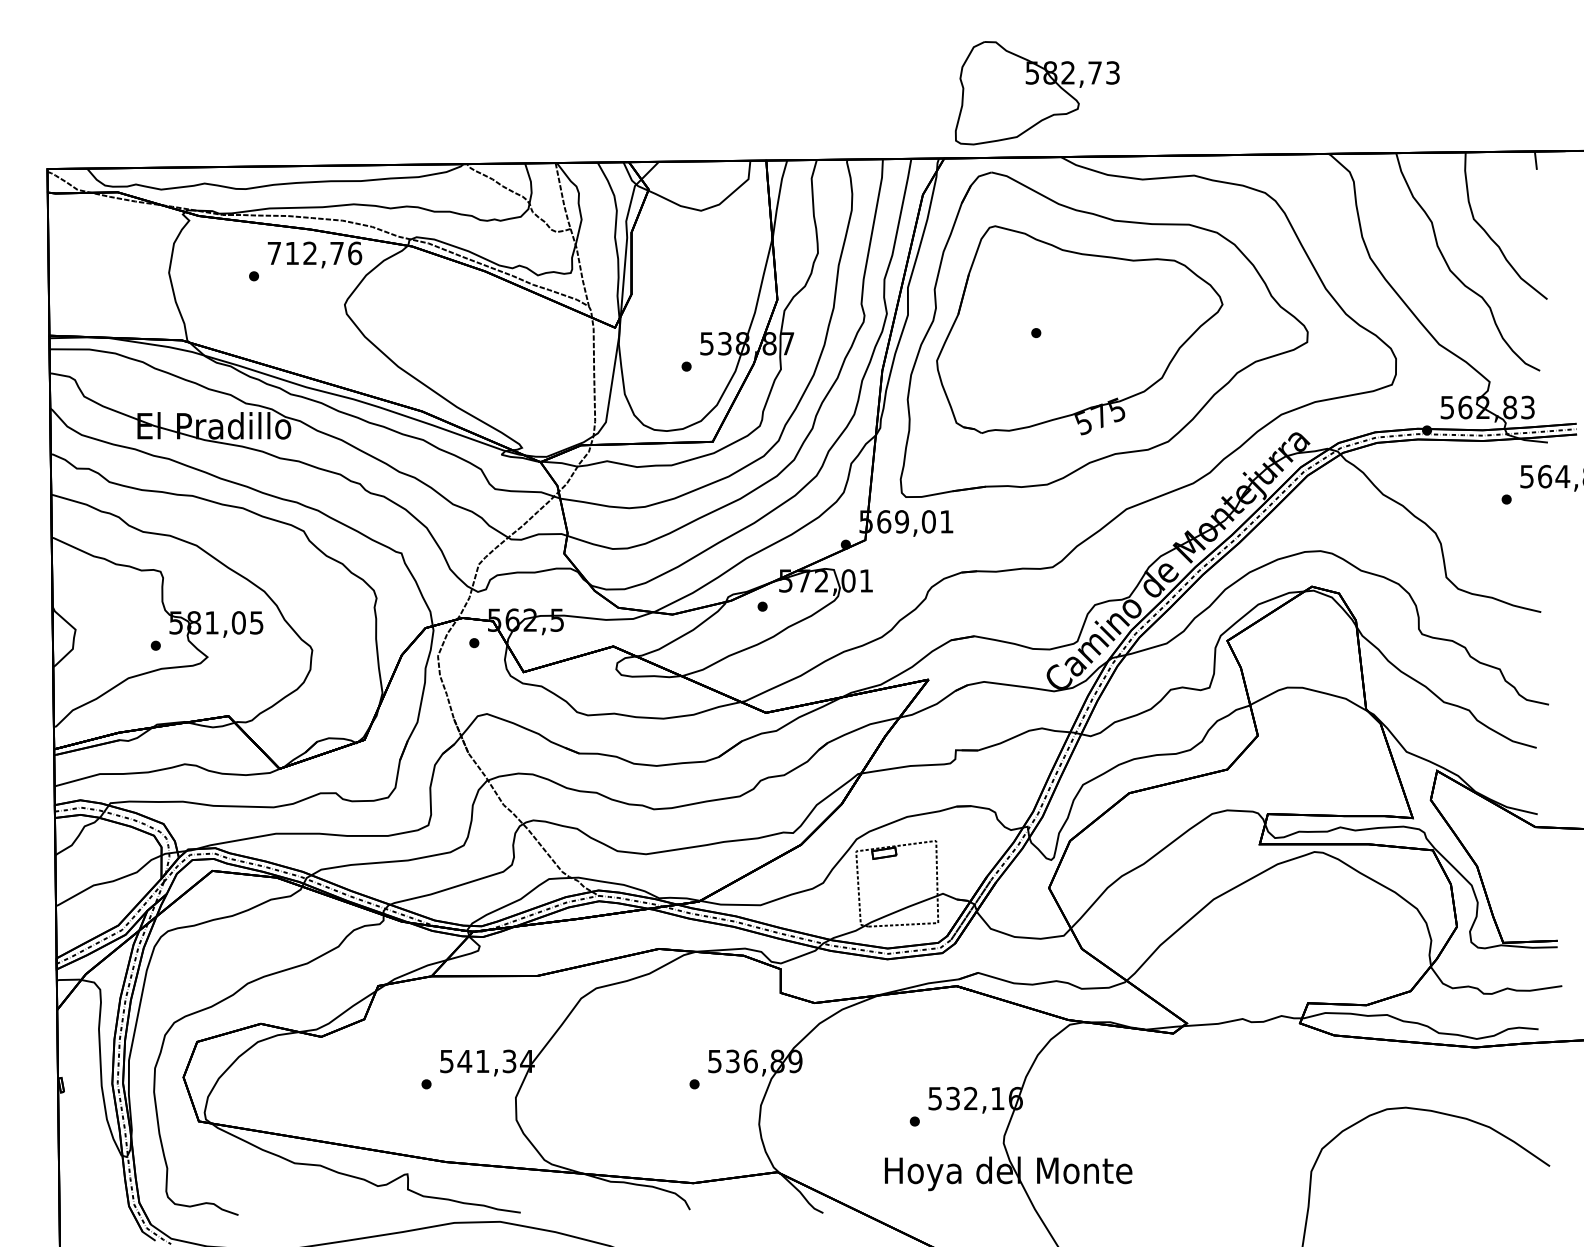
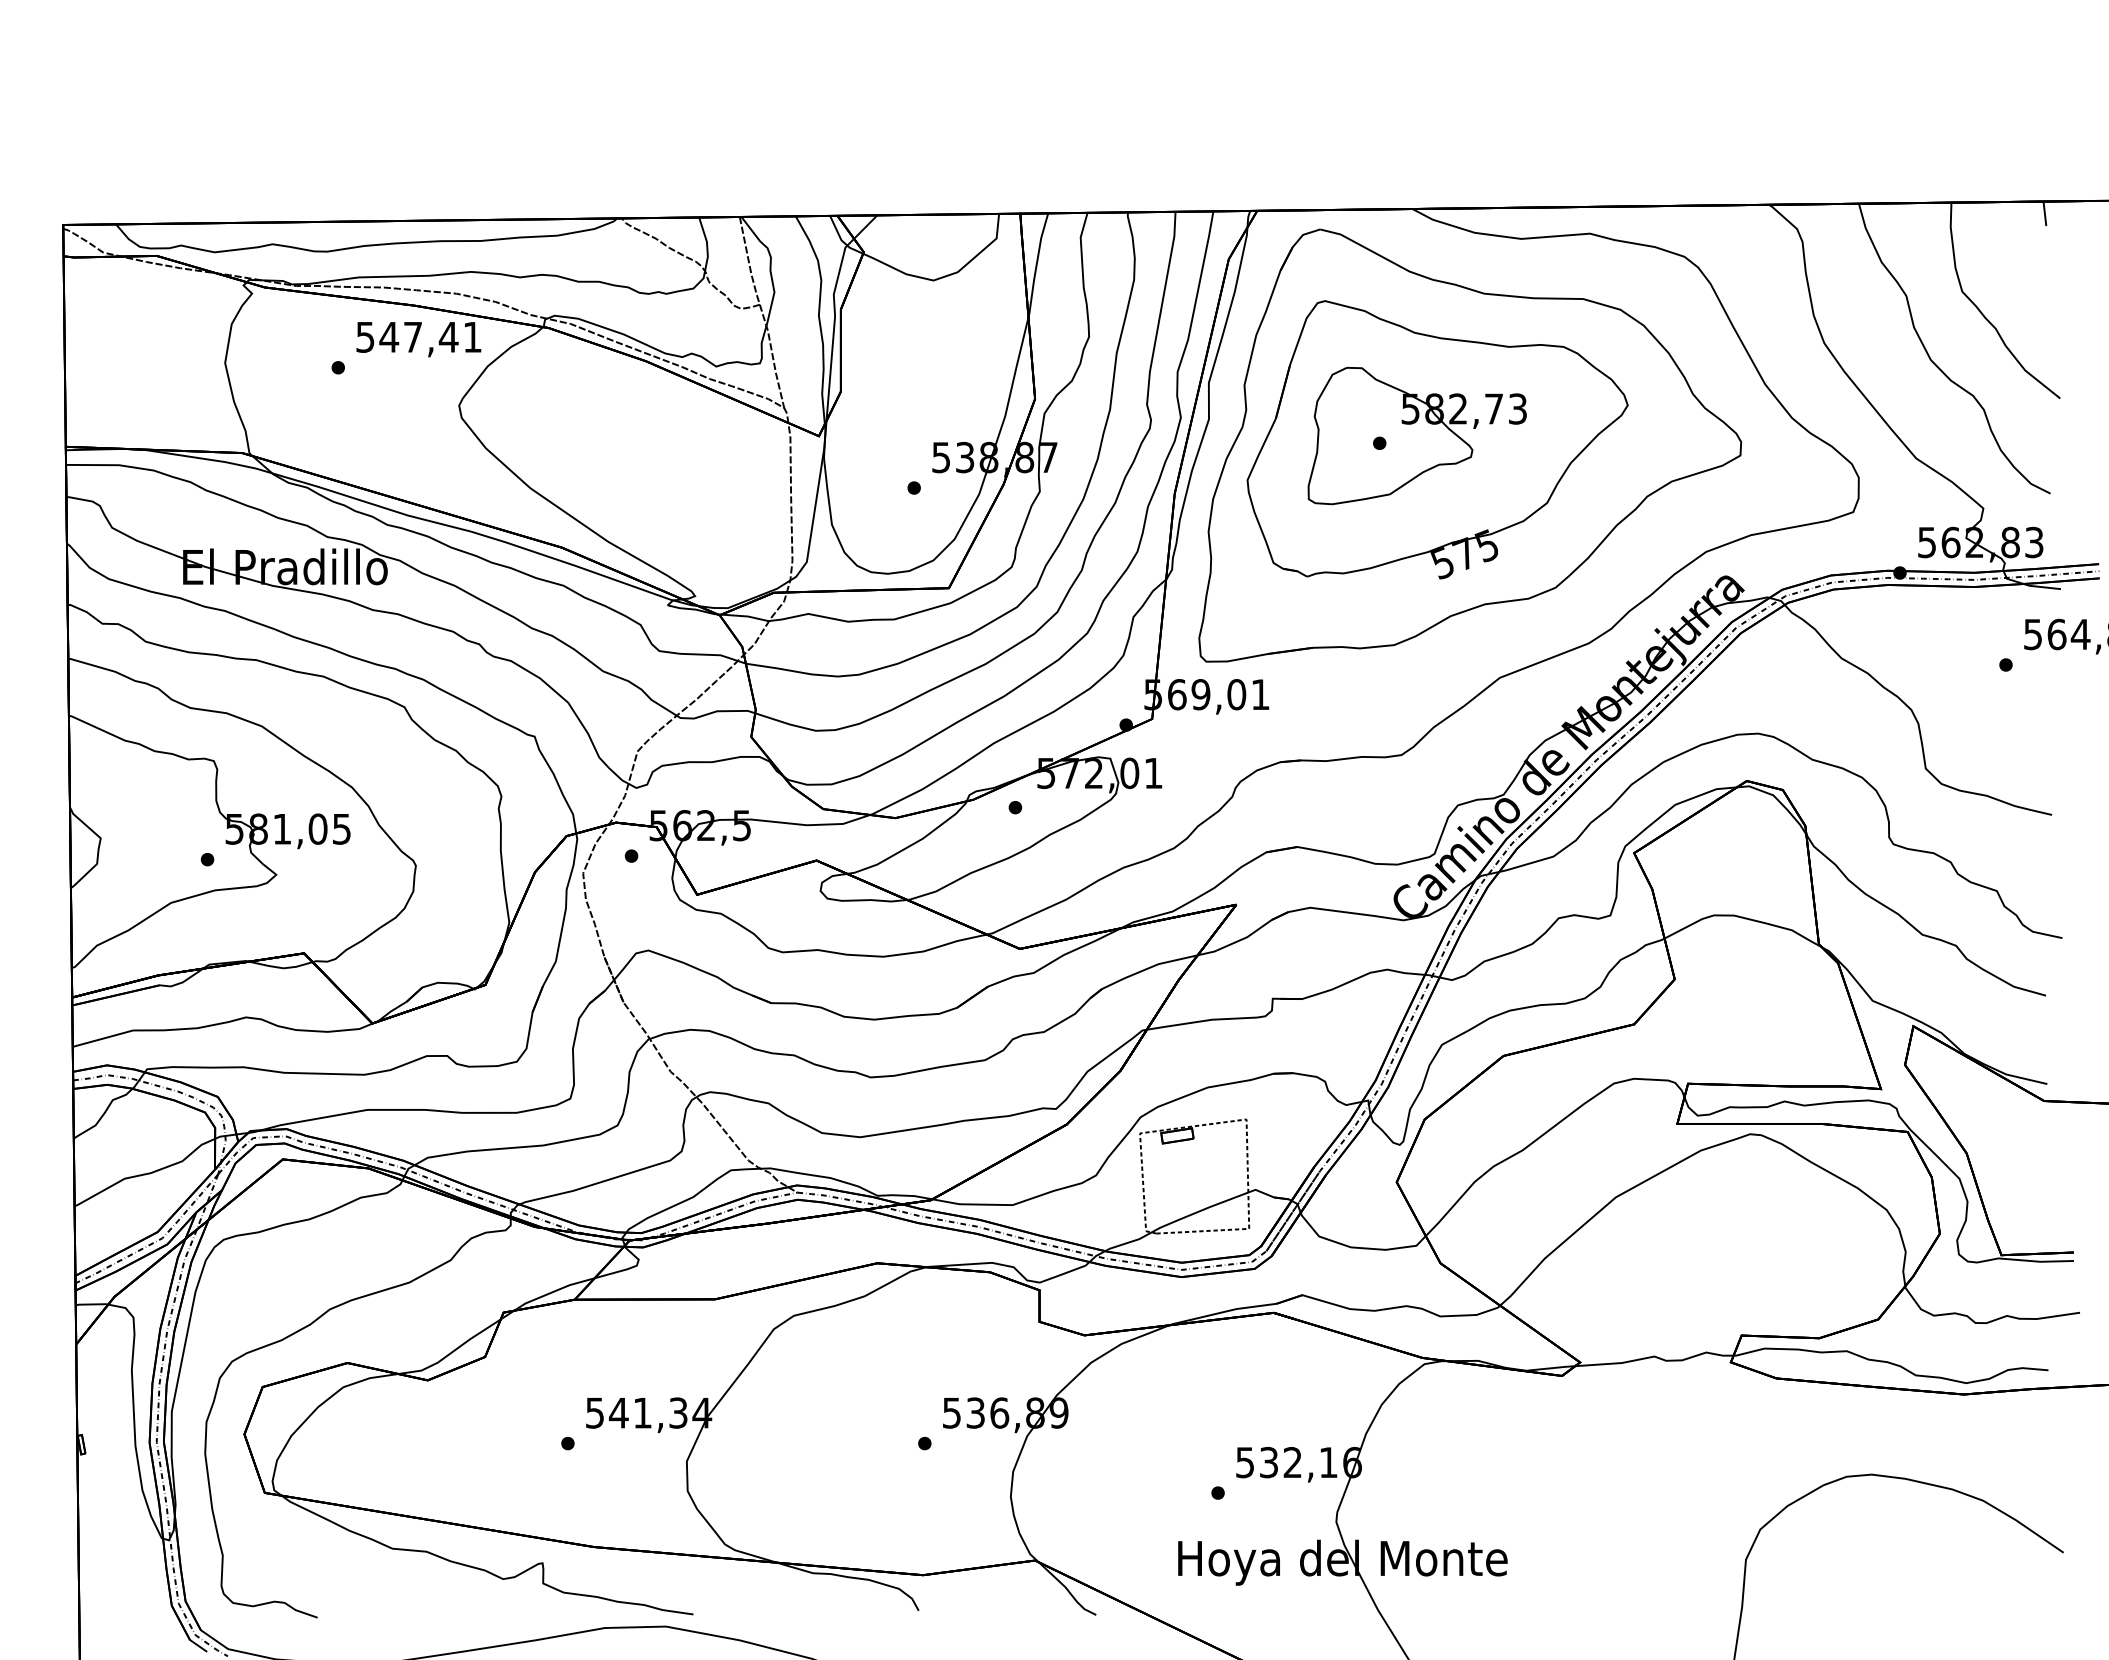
part: (1036, 92) -> (1416, 435), moved
text: (315, 252) -> (419, 336), 712,76 -> 547,41

